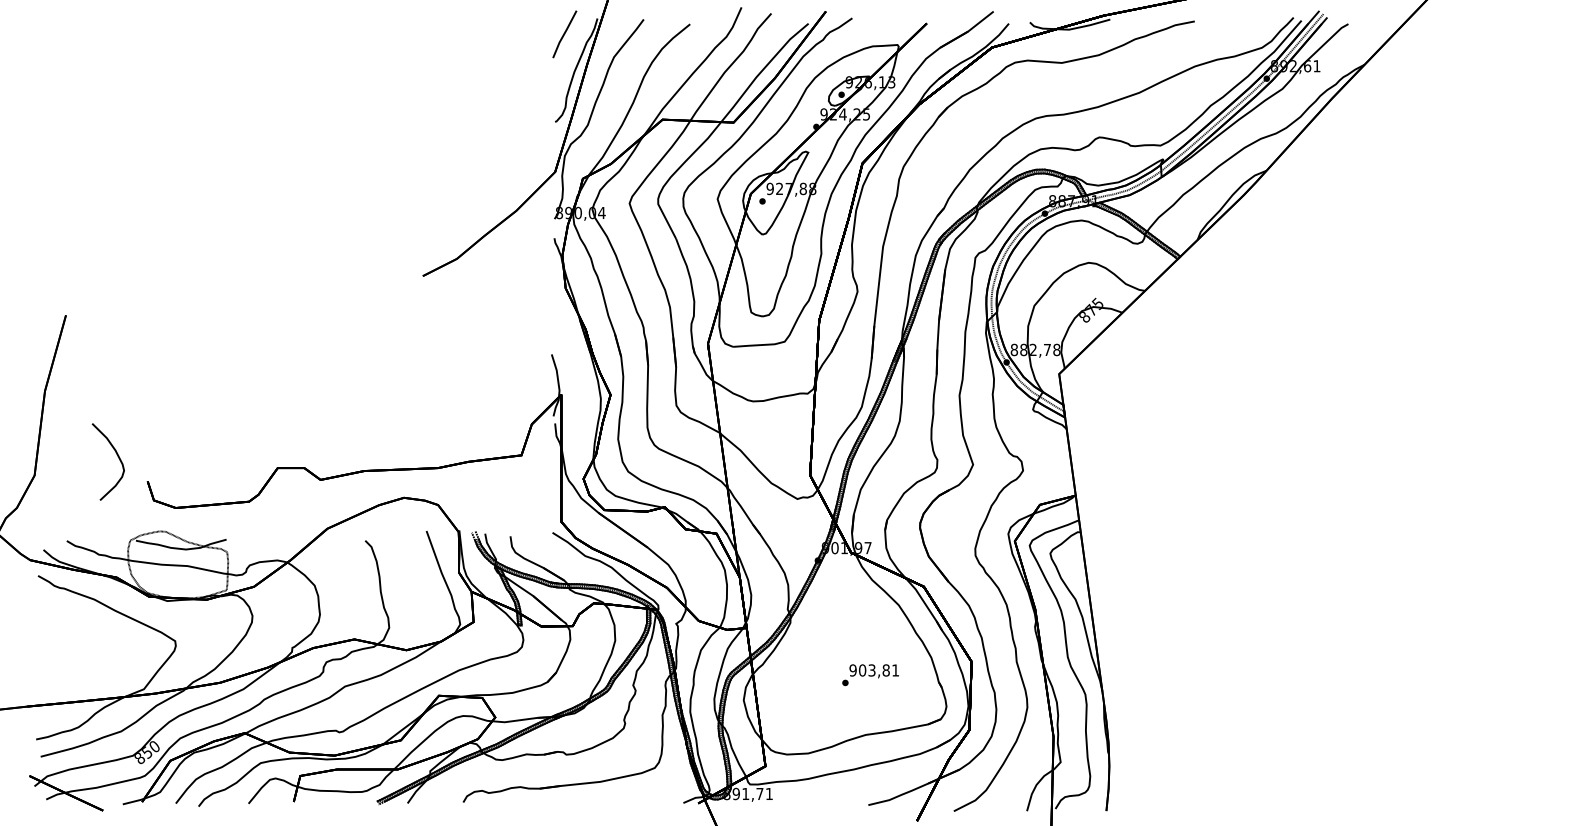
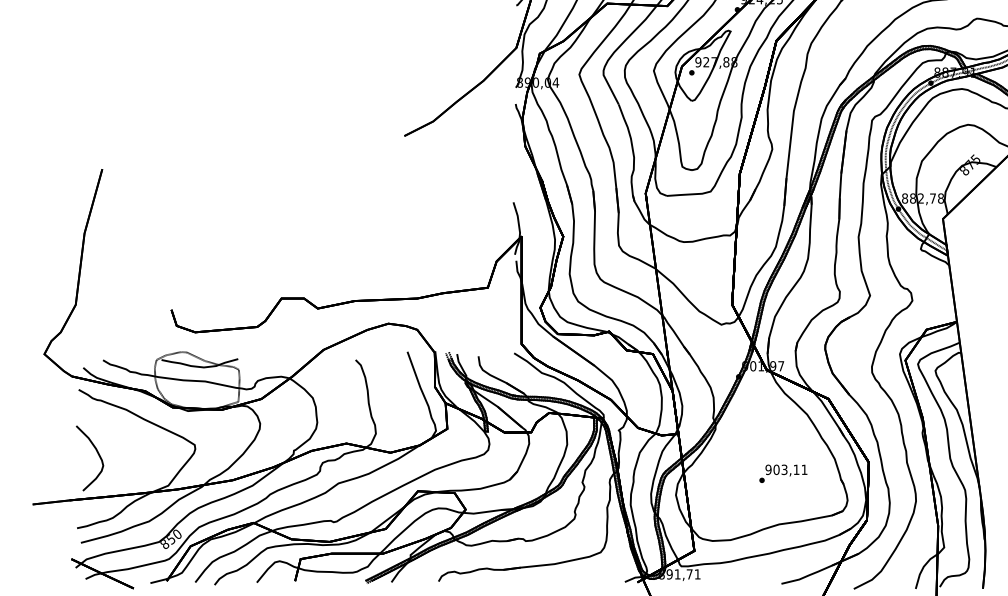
part: (117, 456) -> (97, 453), moved
text: (885, 670) -> (795, 469), 903,81 -> 903,11

